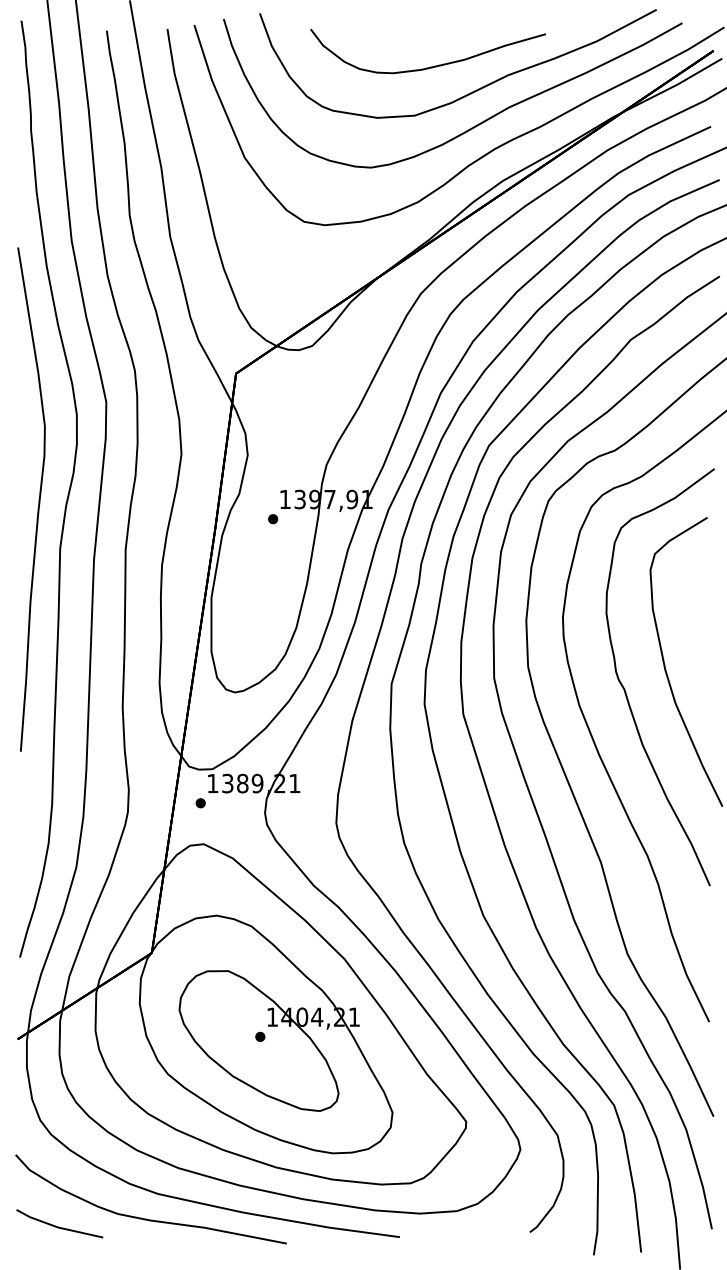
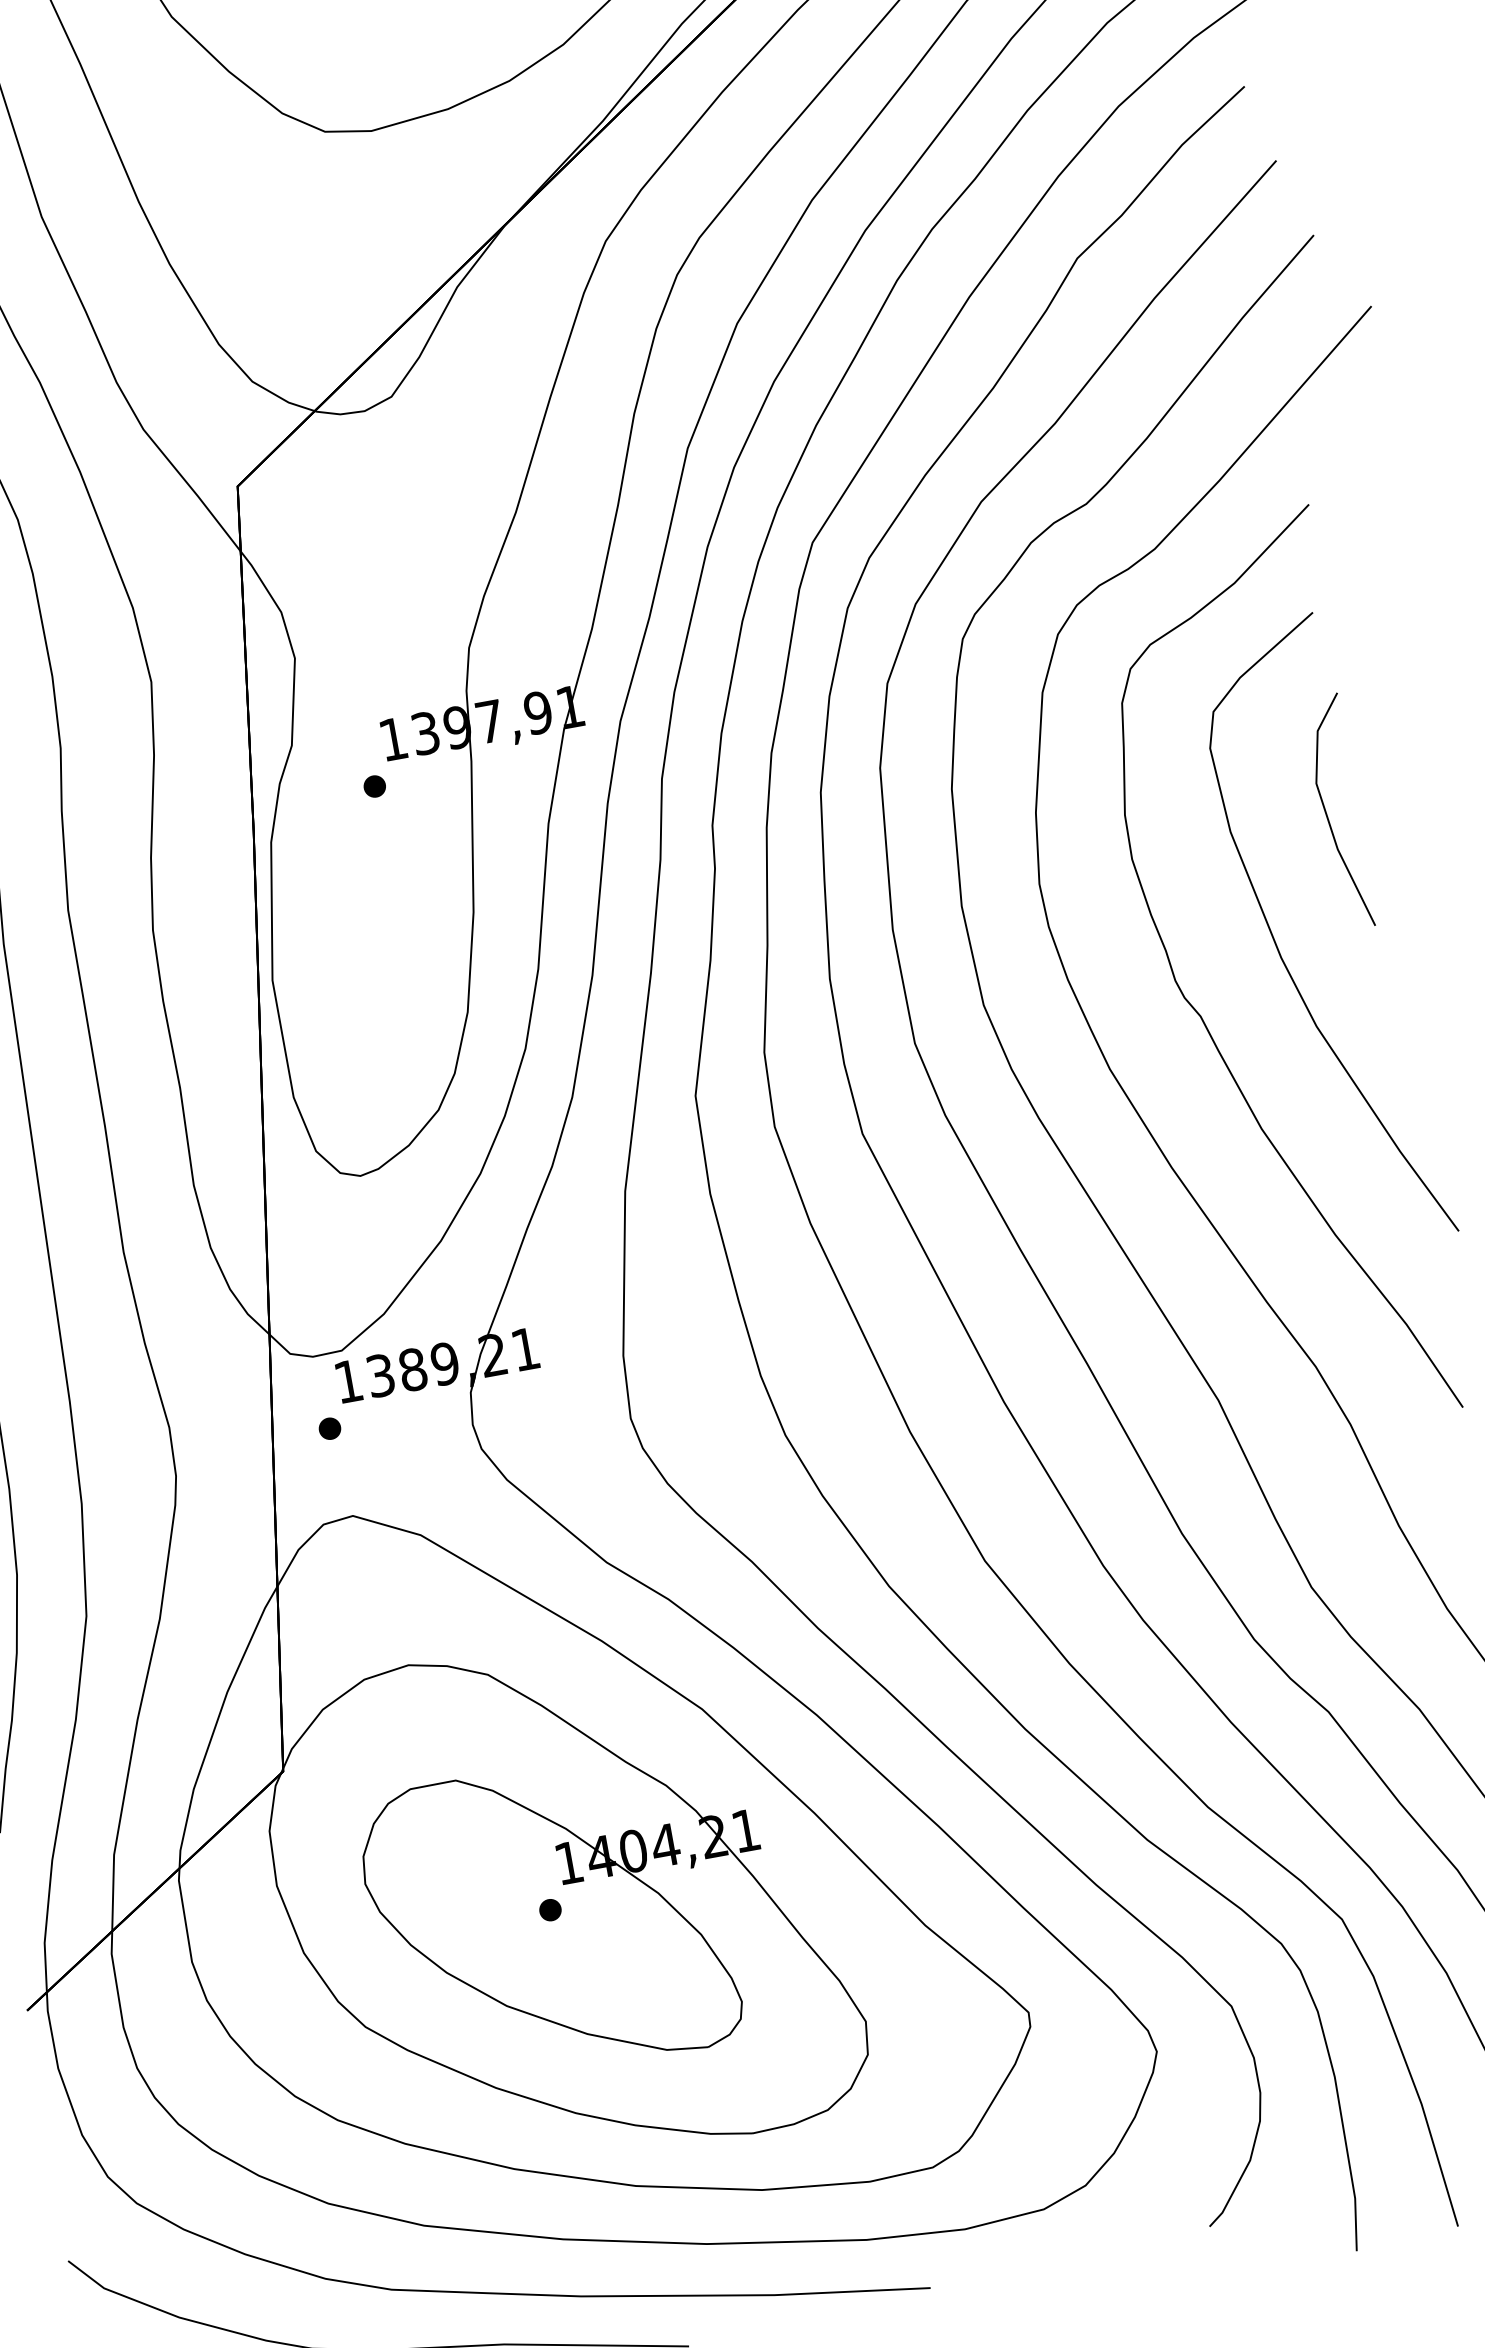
line: (698, 609) -> (1329, 814), added

